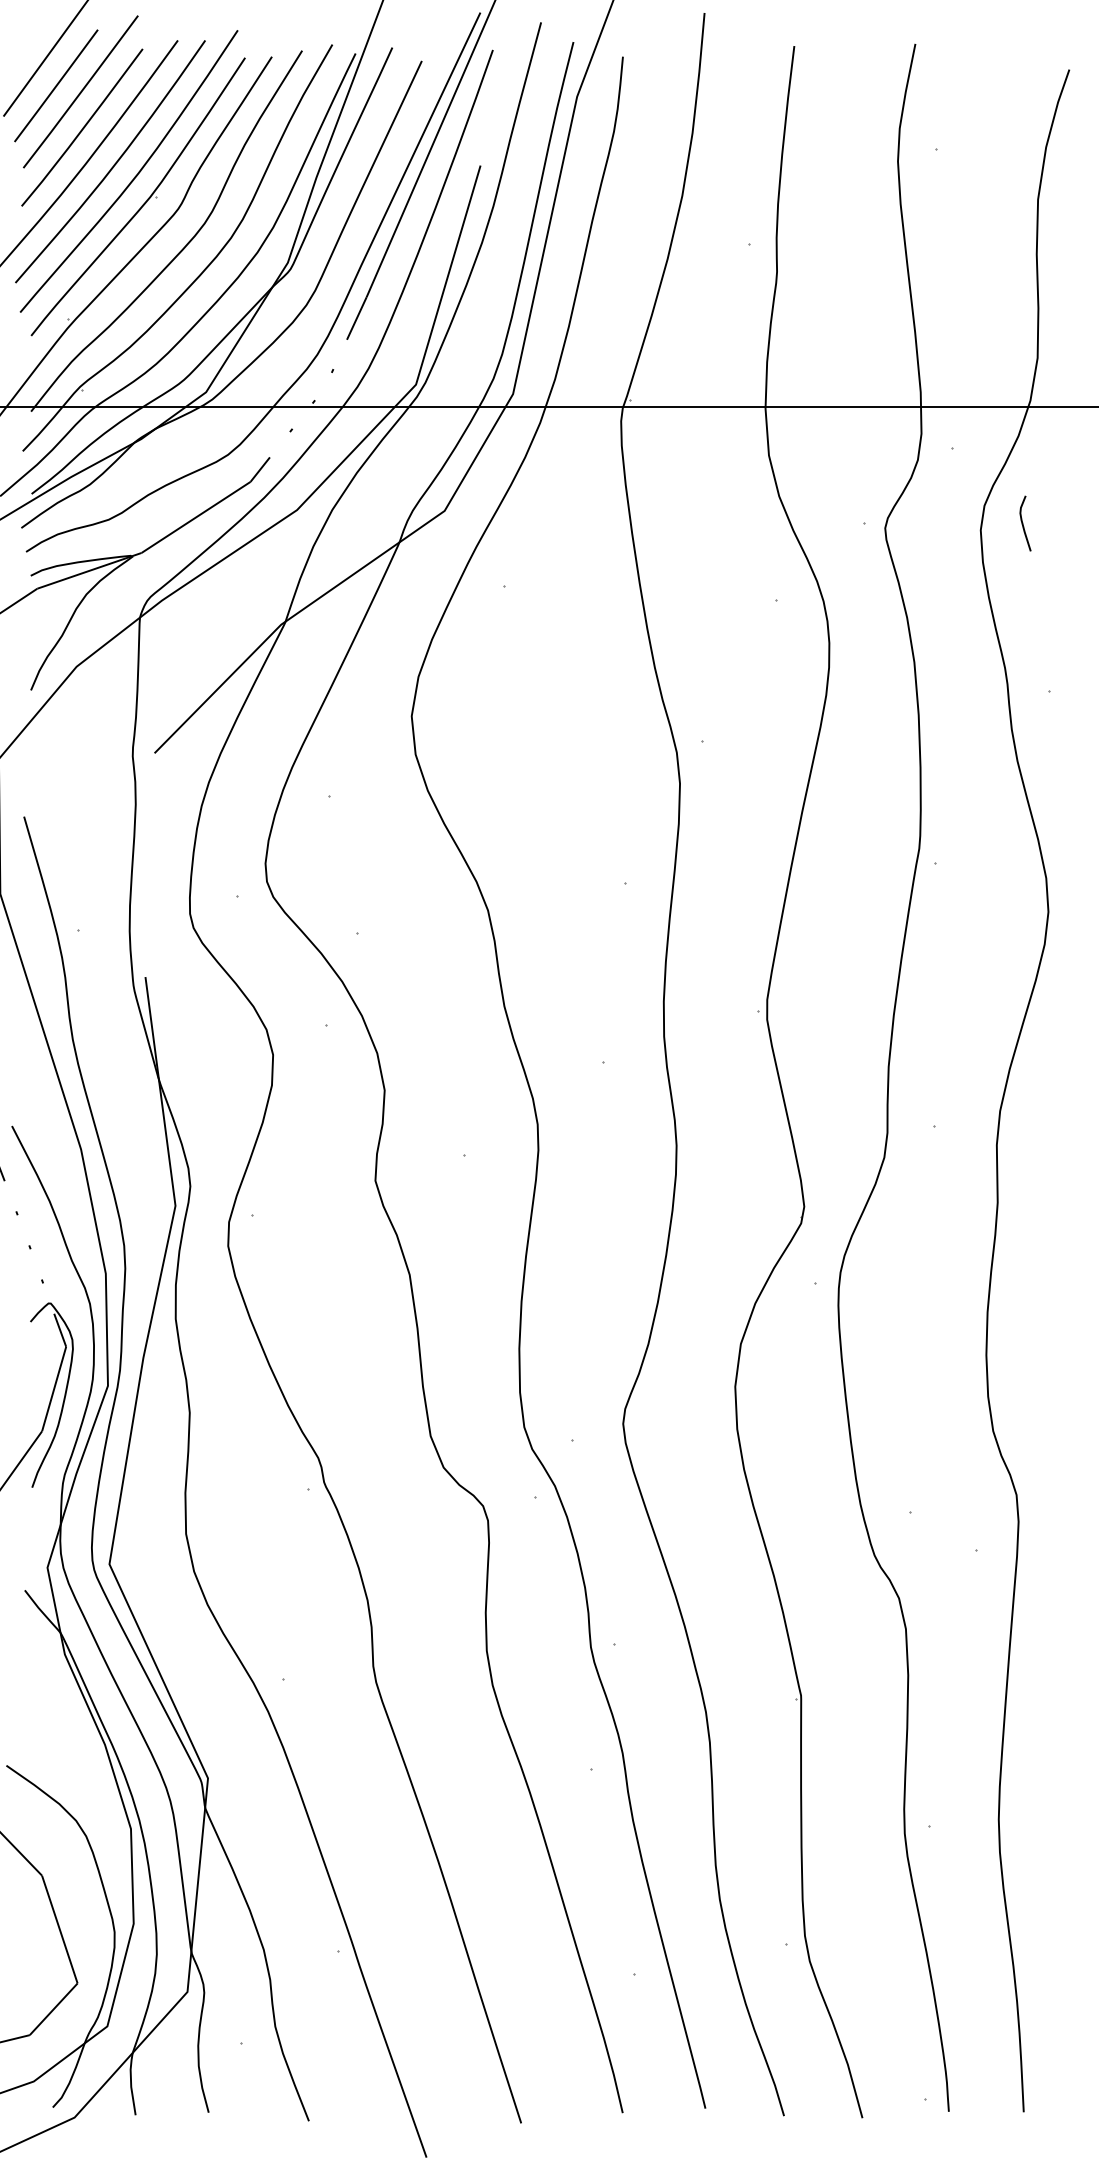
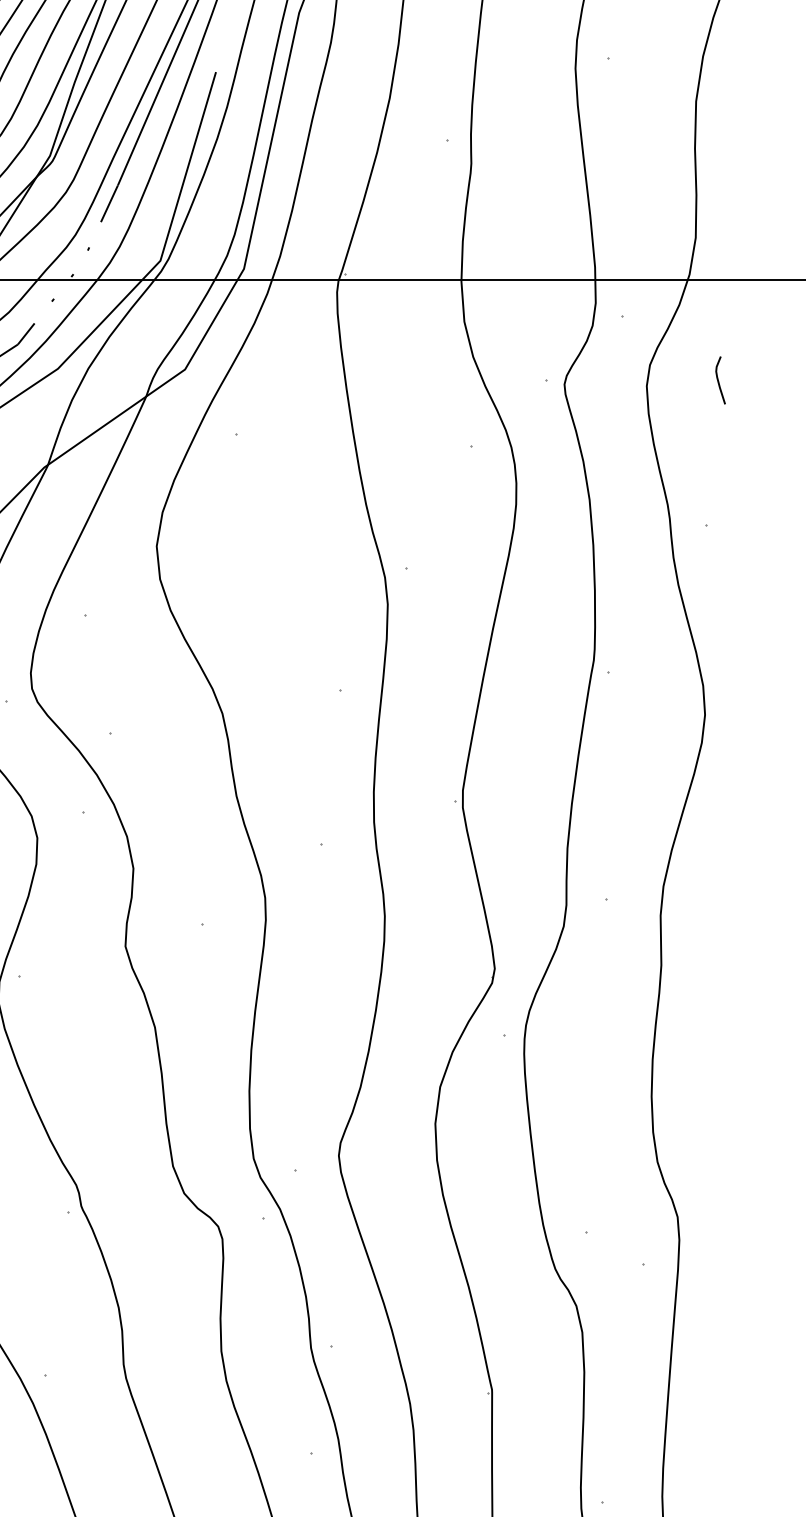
curve: (1023, 523) -> (718, 380), moved

